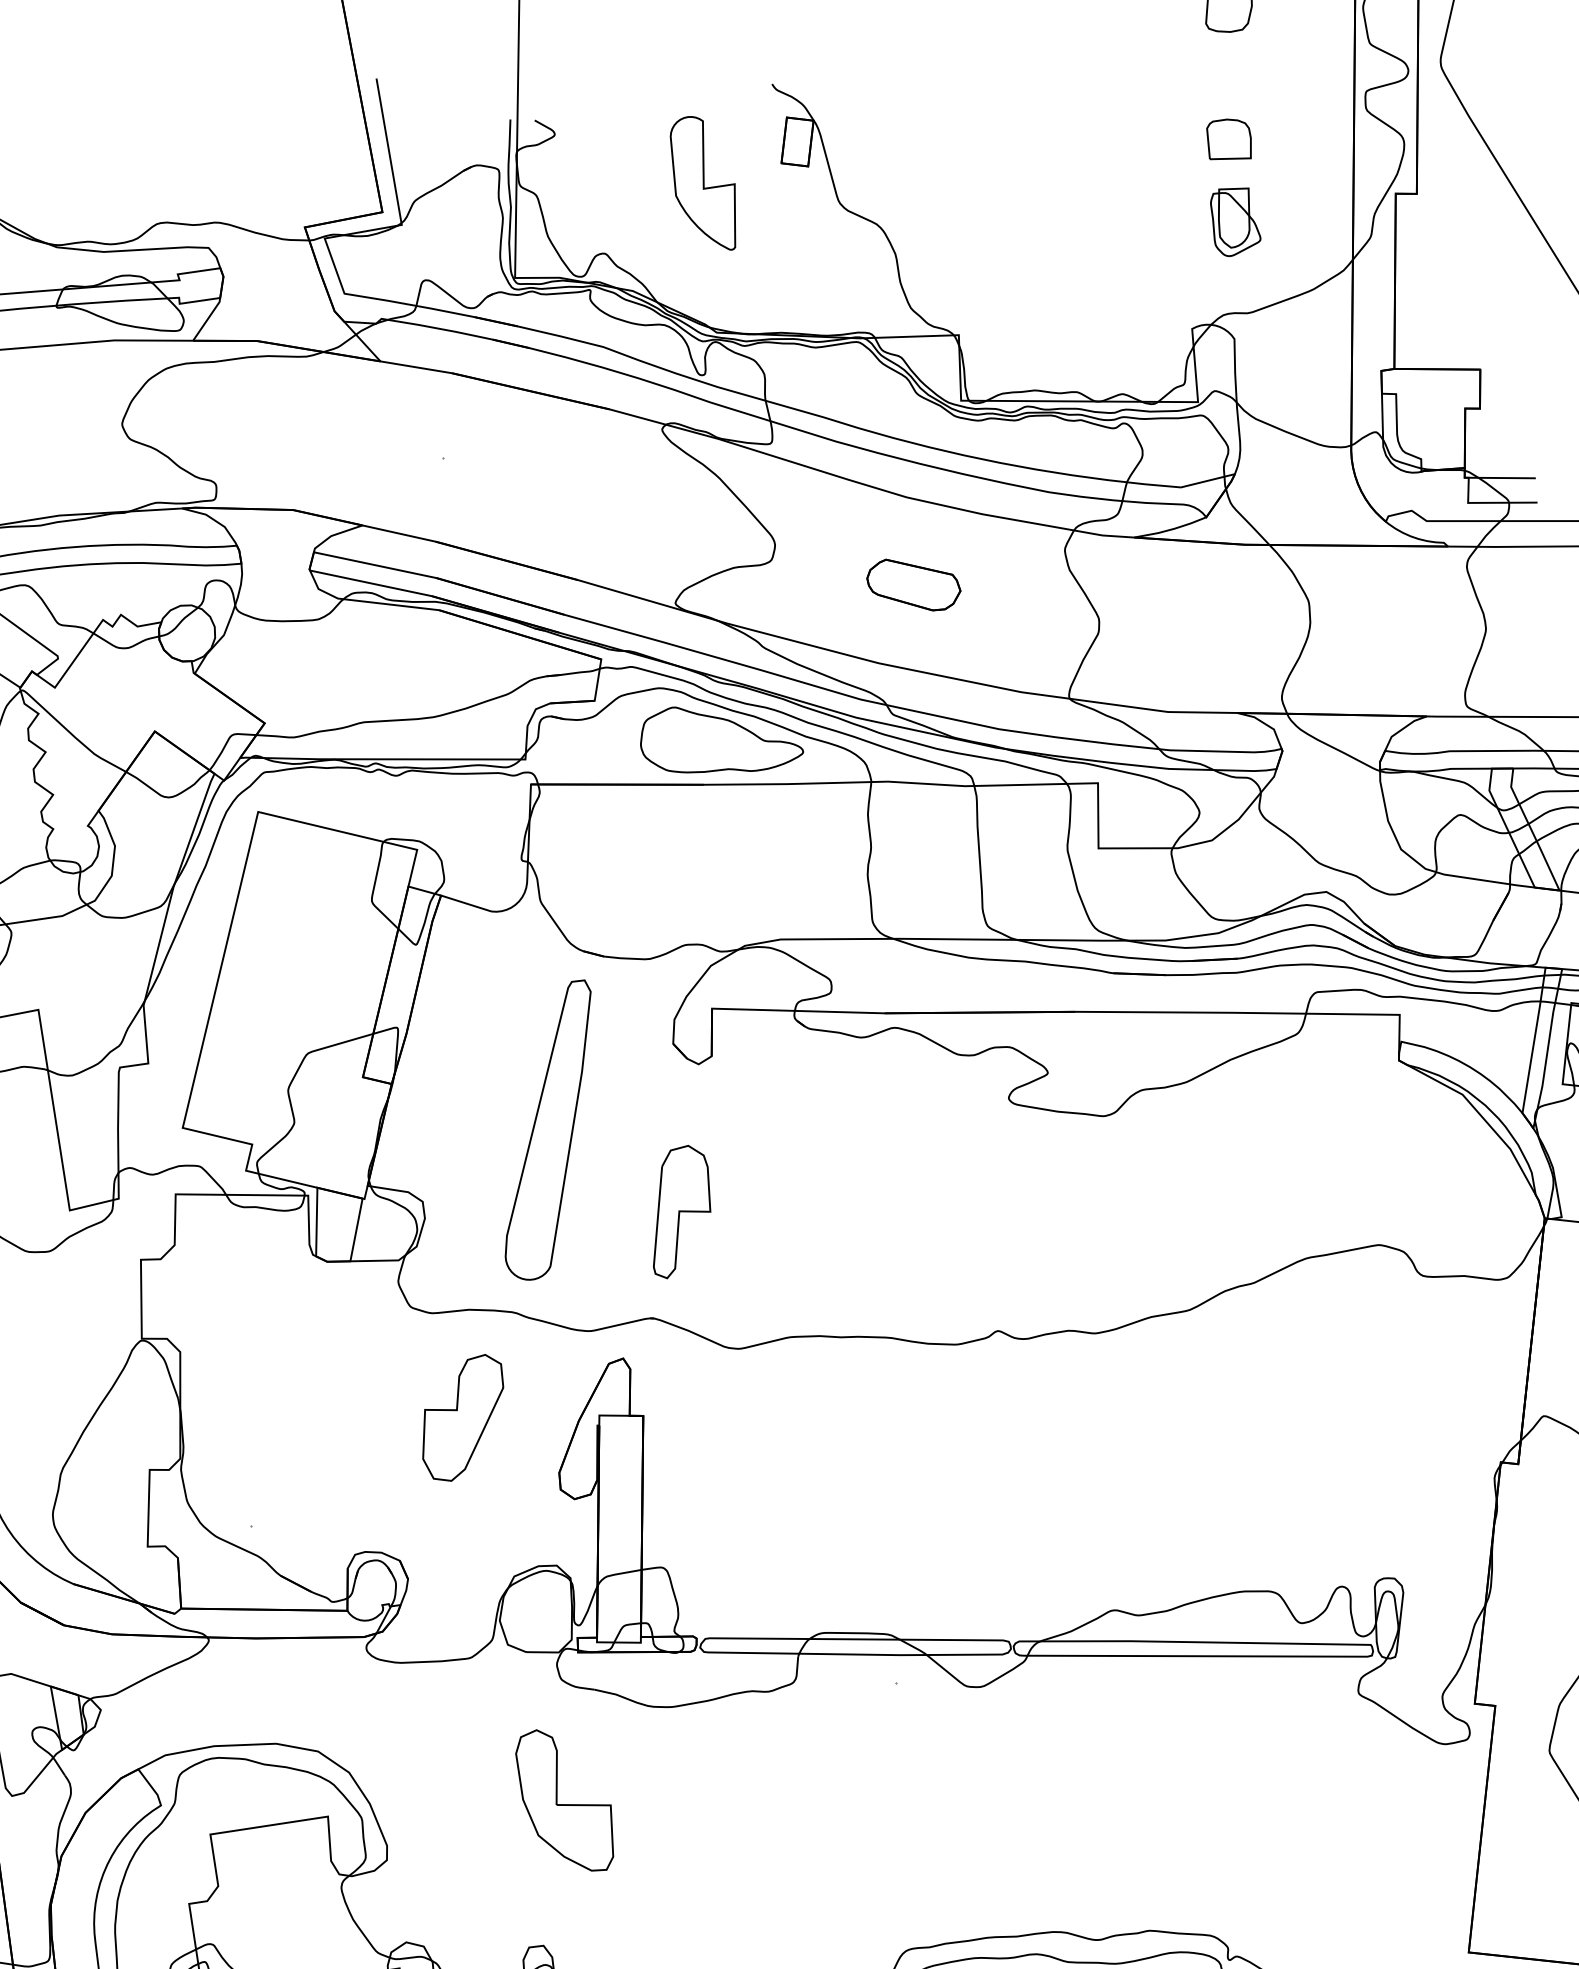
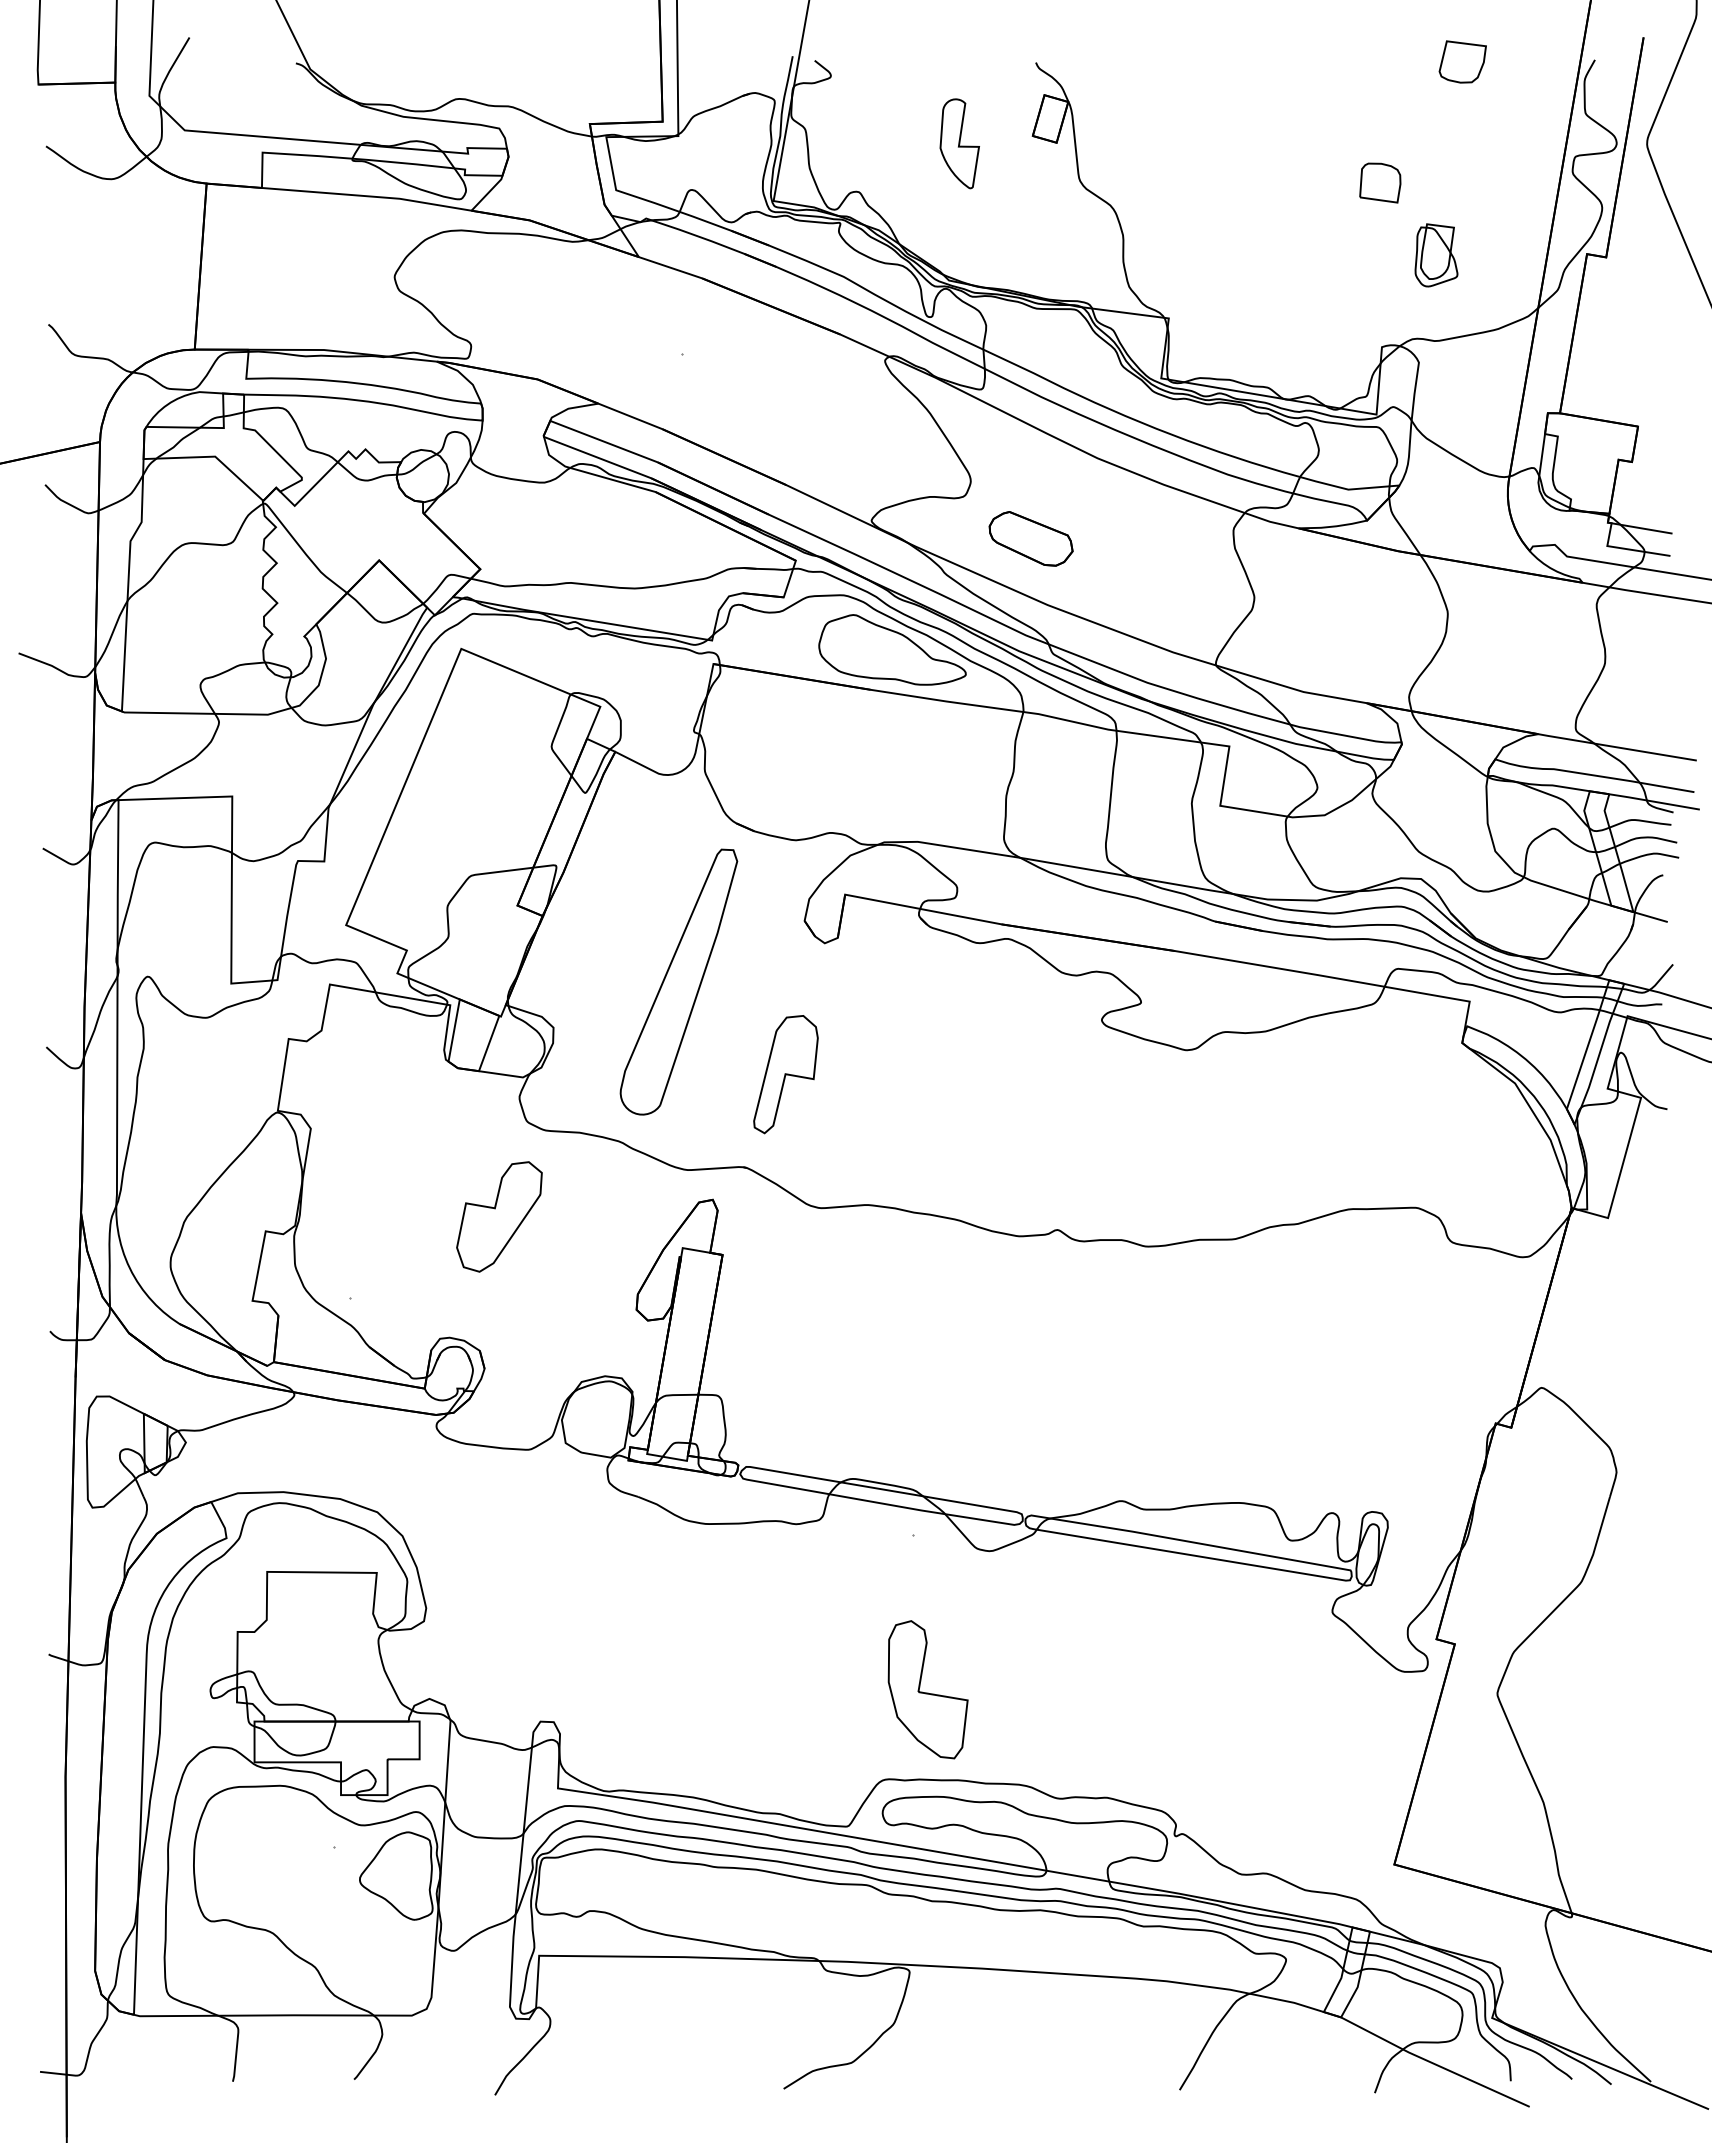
part: (1229, 139) -> (1380, 182), moved
part: (704, 184) -> (959, 143), size x0.7
part: (913, 584) -> (1030, 538), moved
part: (463, 1418) -> (499, 1216), moved
part: (565, 1800) -> (927, 1689), moved

